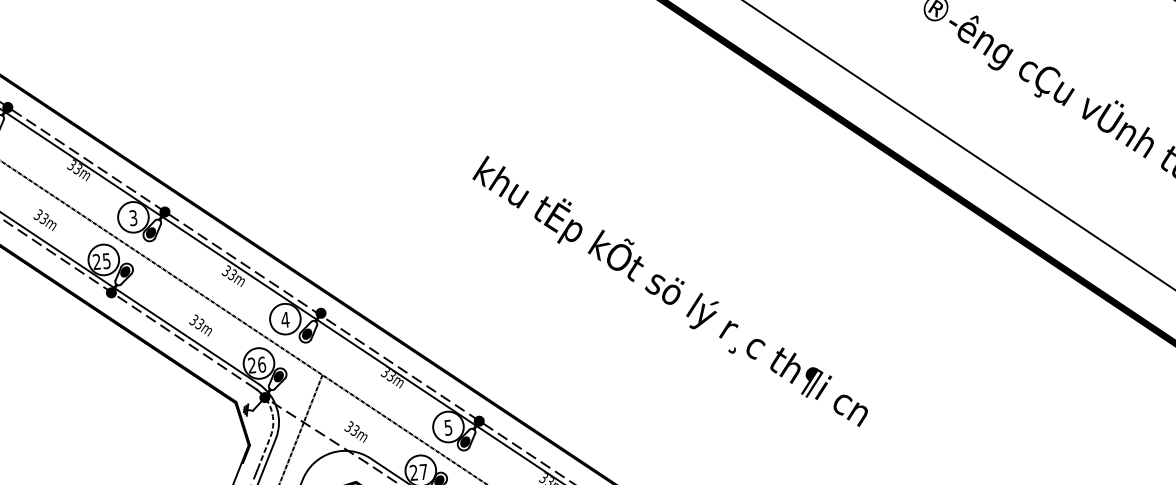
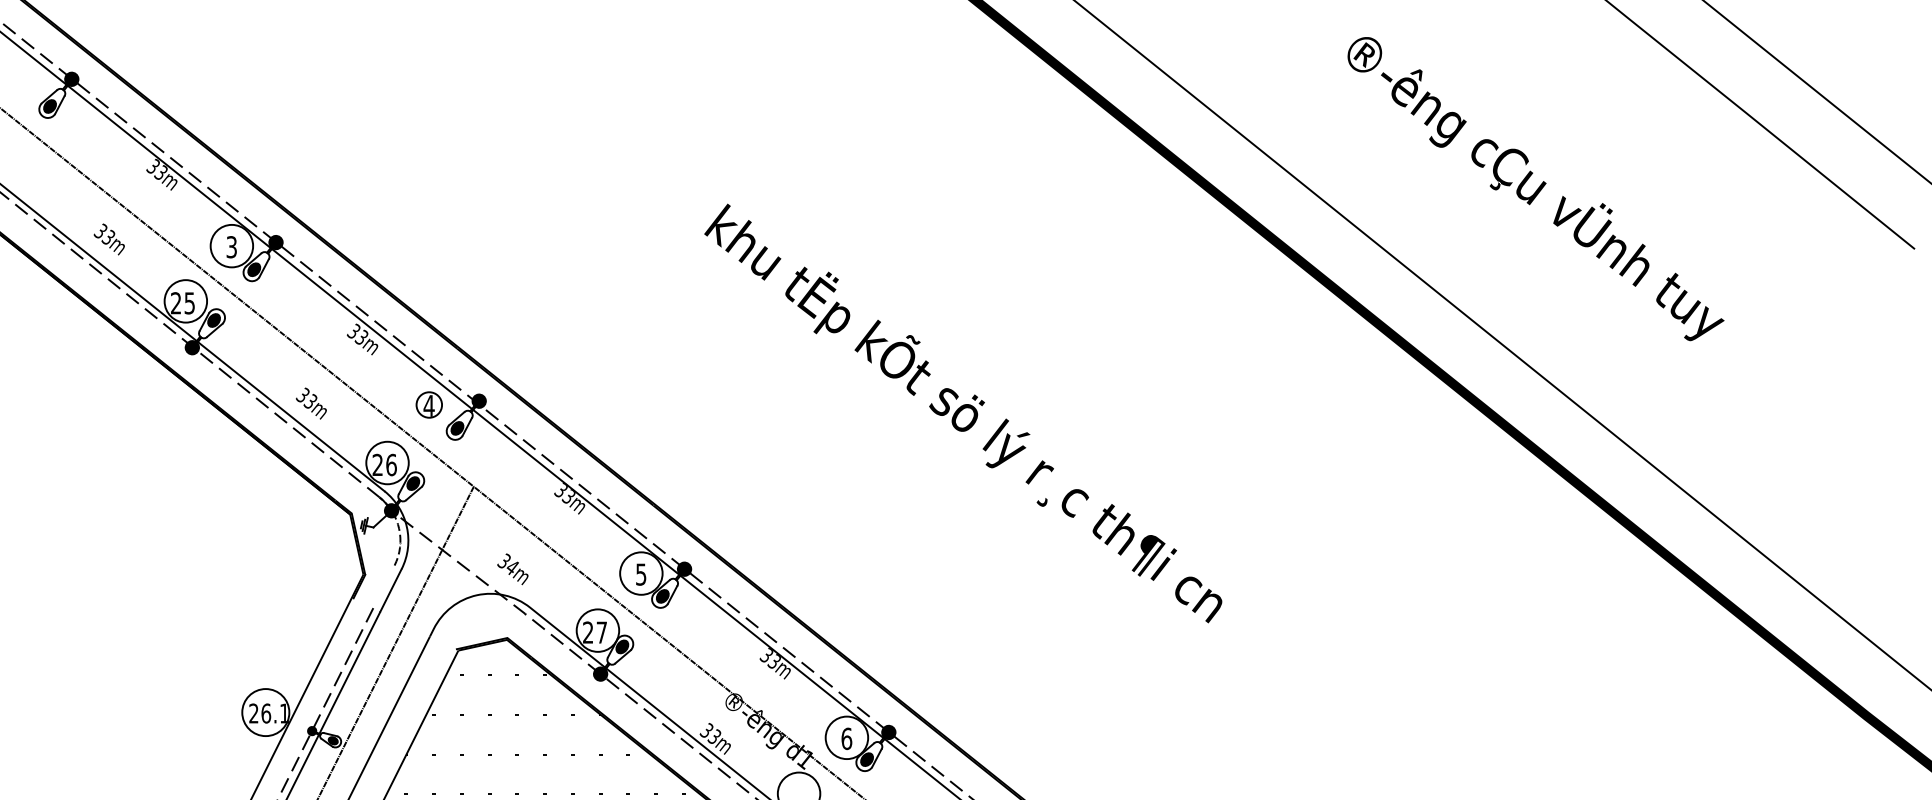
circle: (285, 318) -> (429, 404), size x0.6
text: (354, 430) -> (511, 566), 33m -> 34m
line: (263, 452) -> (383, 586), removed

